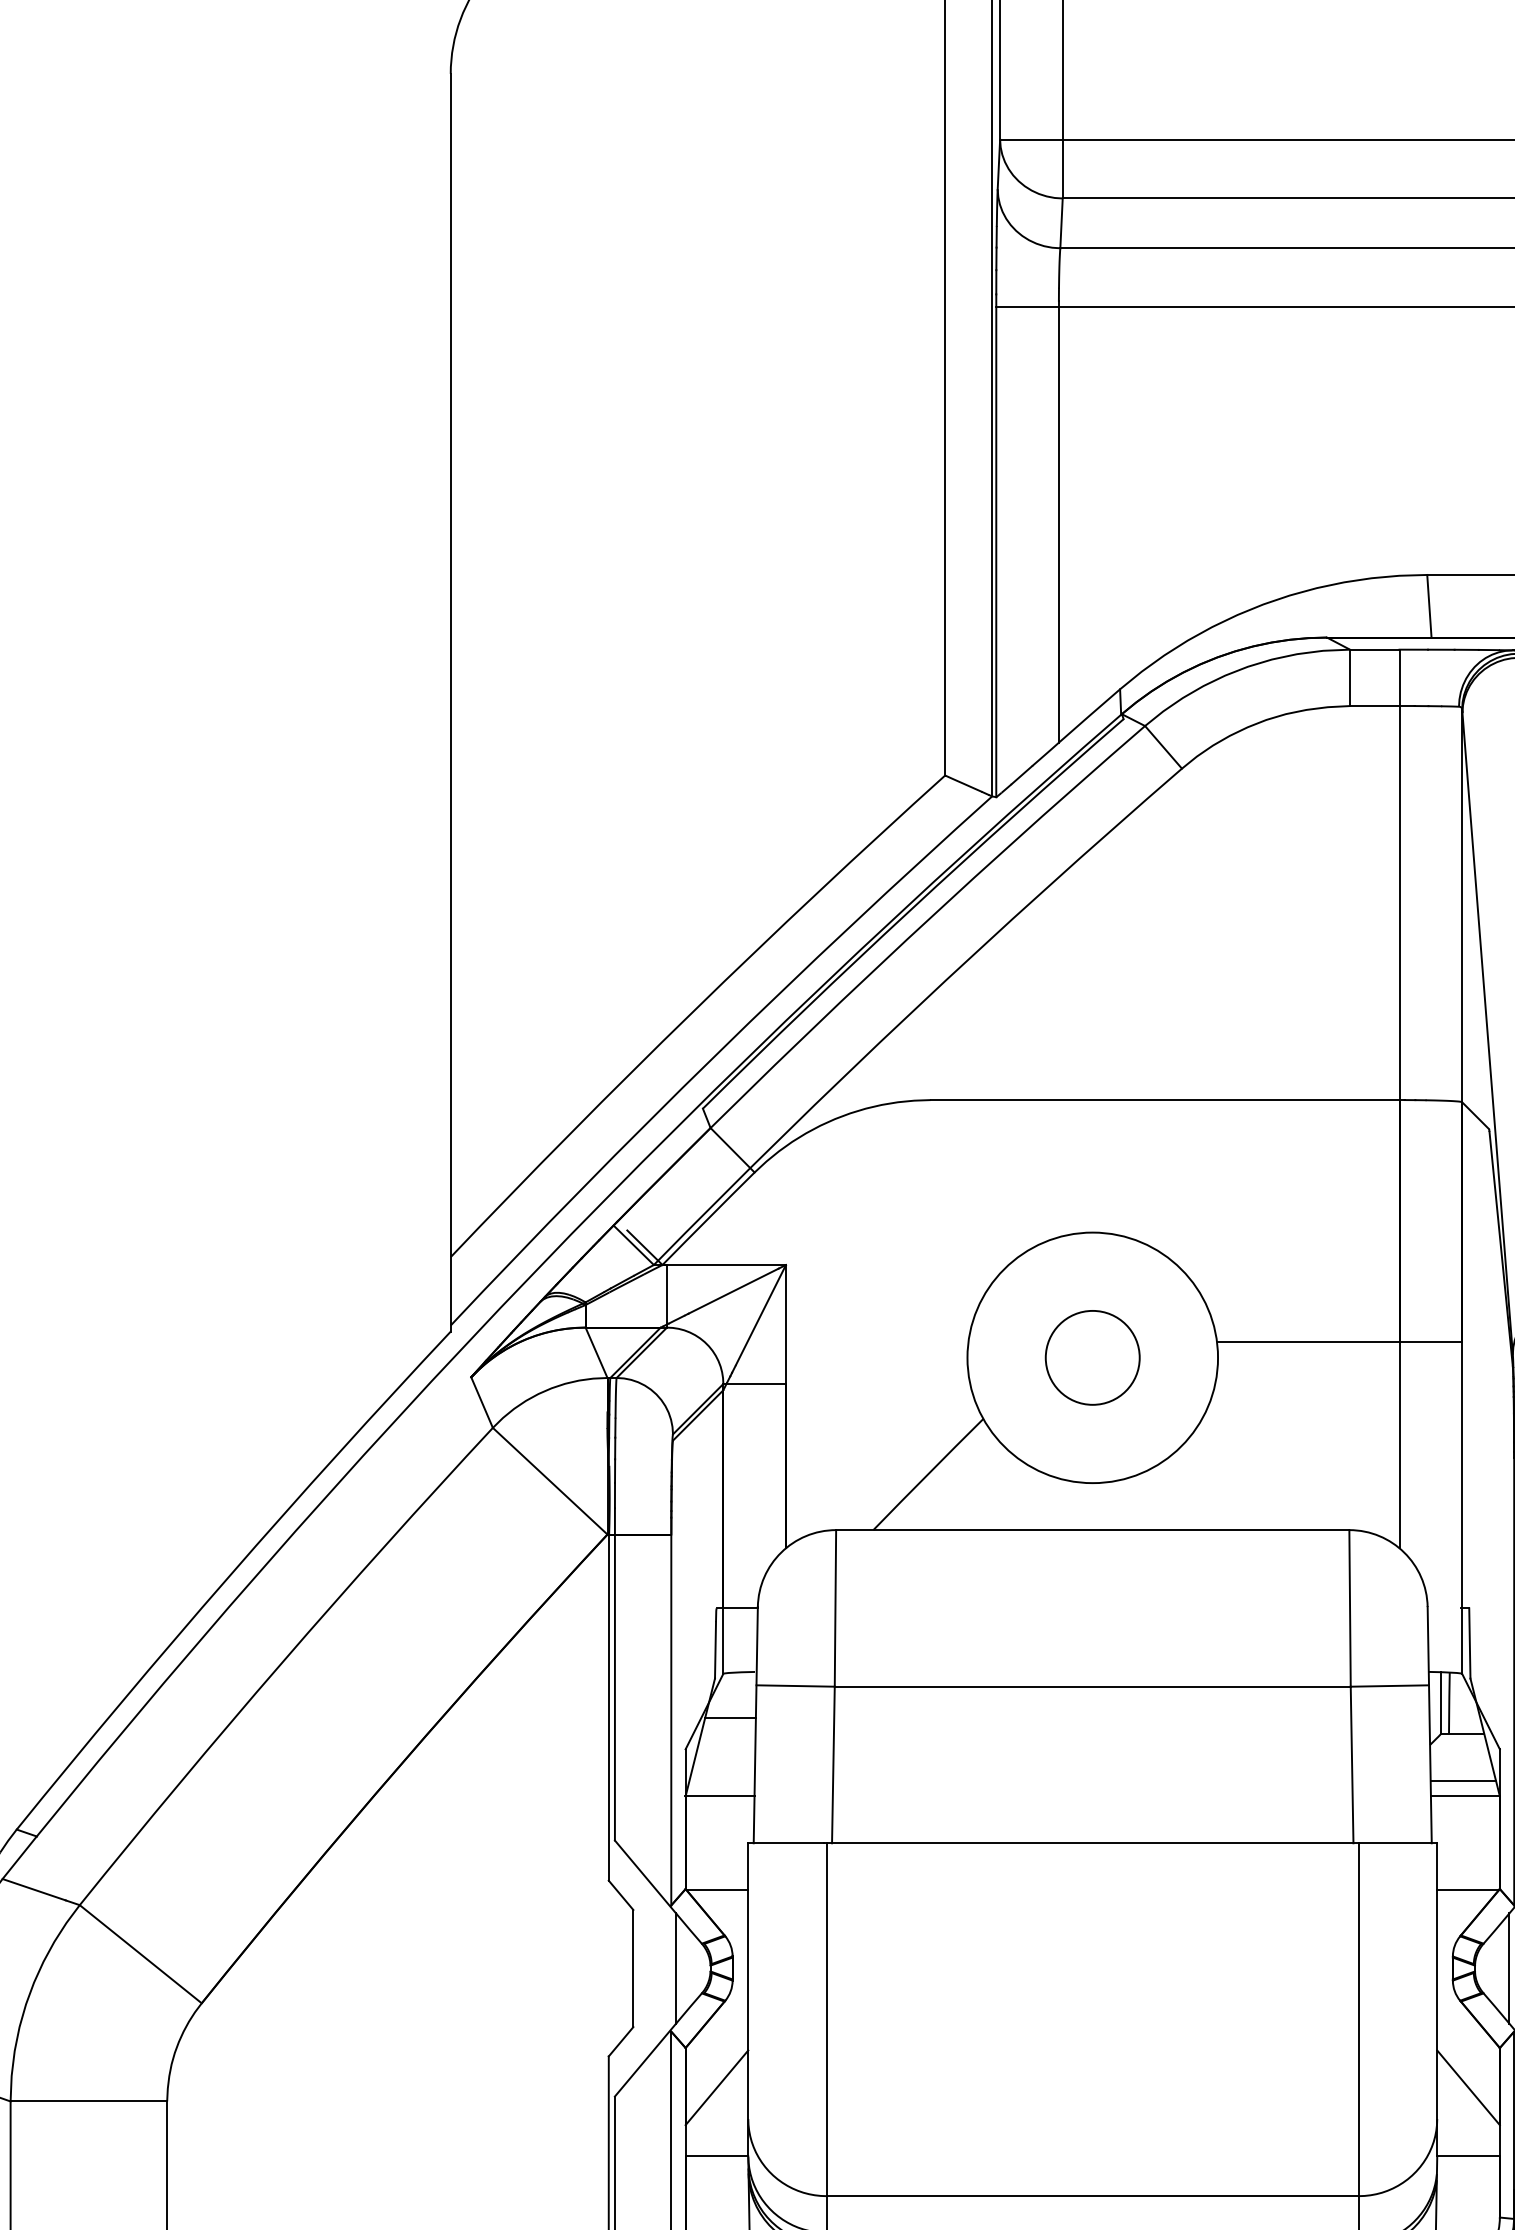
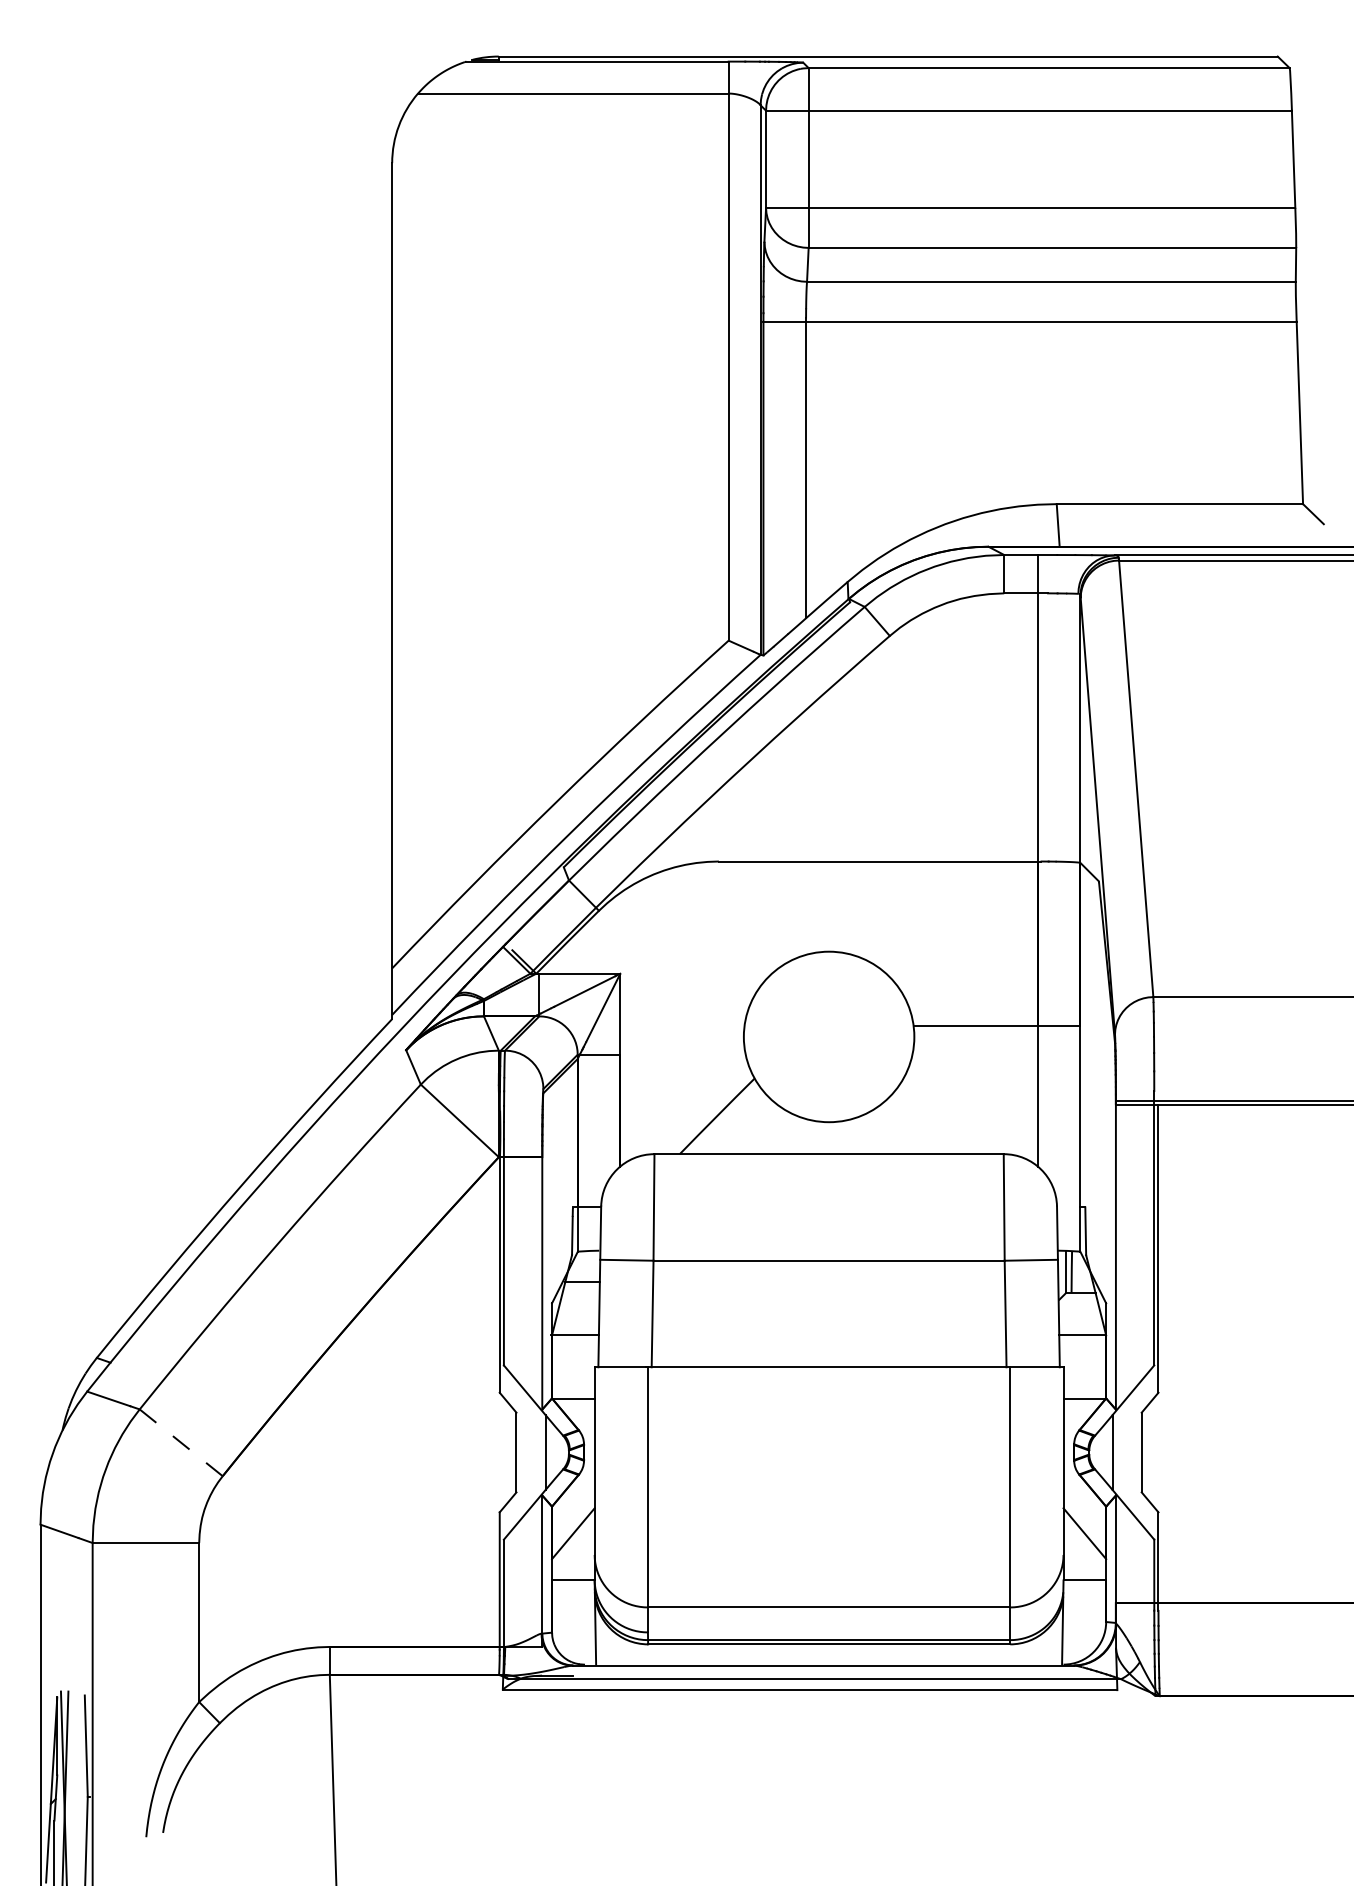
circle: (1091, 1357) -> (828, 1036), removed
line: (1463, 1780) -> (1081, 1324), removed
line: (139, 1953) -> (180, 1442), solid -> dashed

